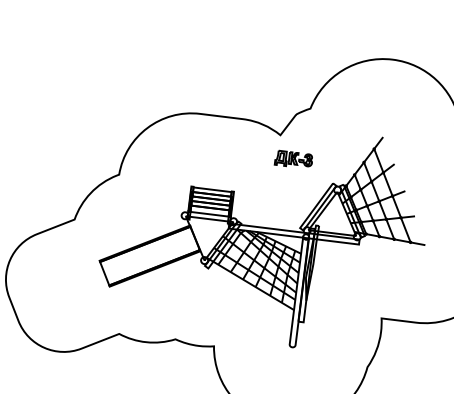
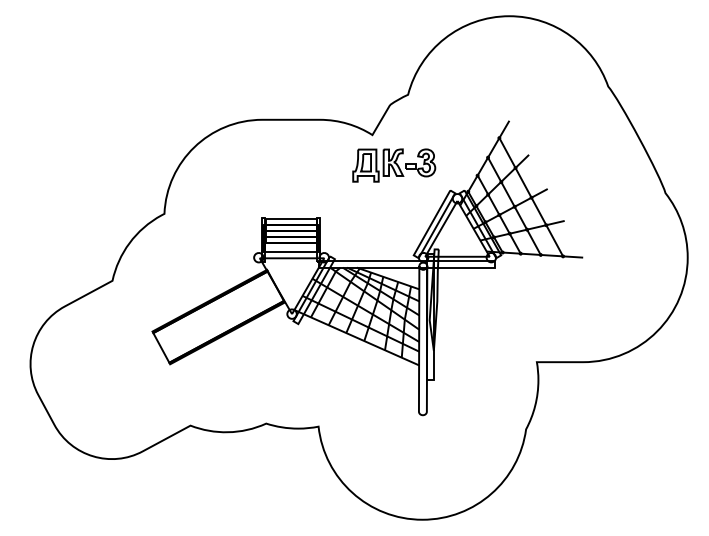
part: (294, 159) -> (394, 165), size x1.67

